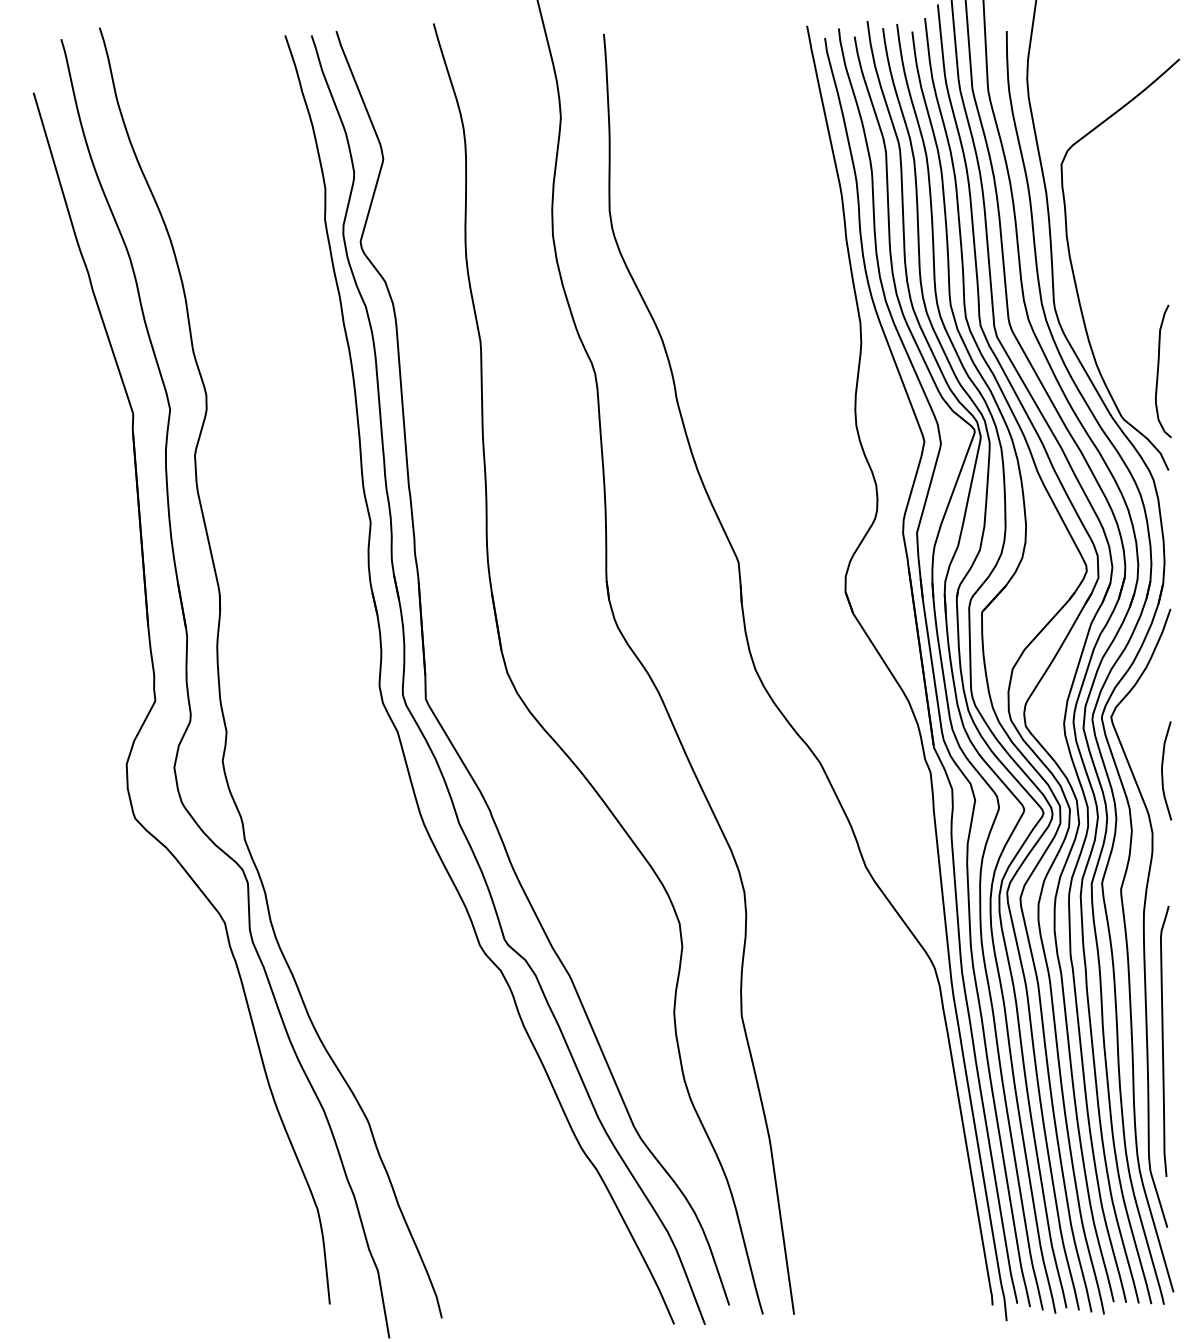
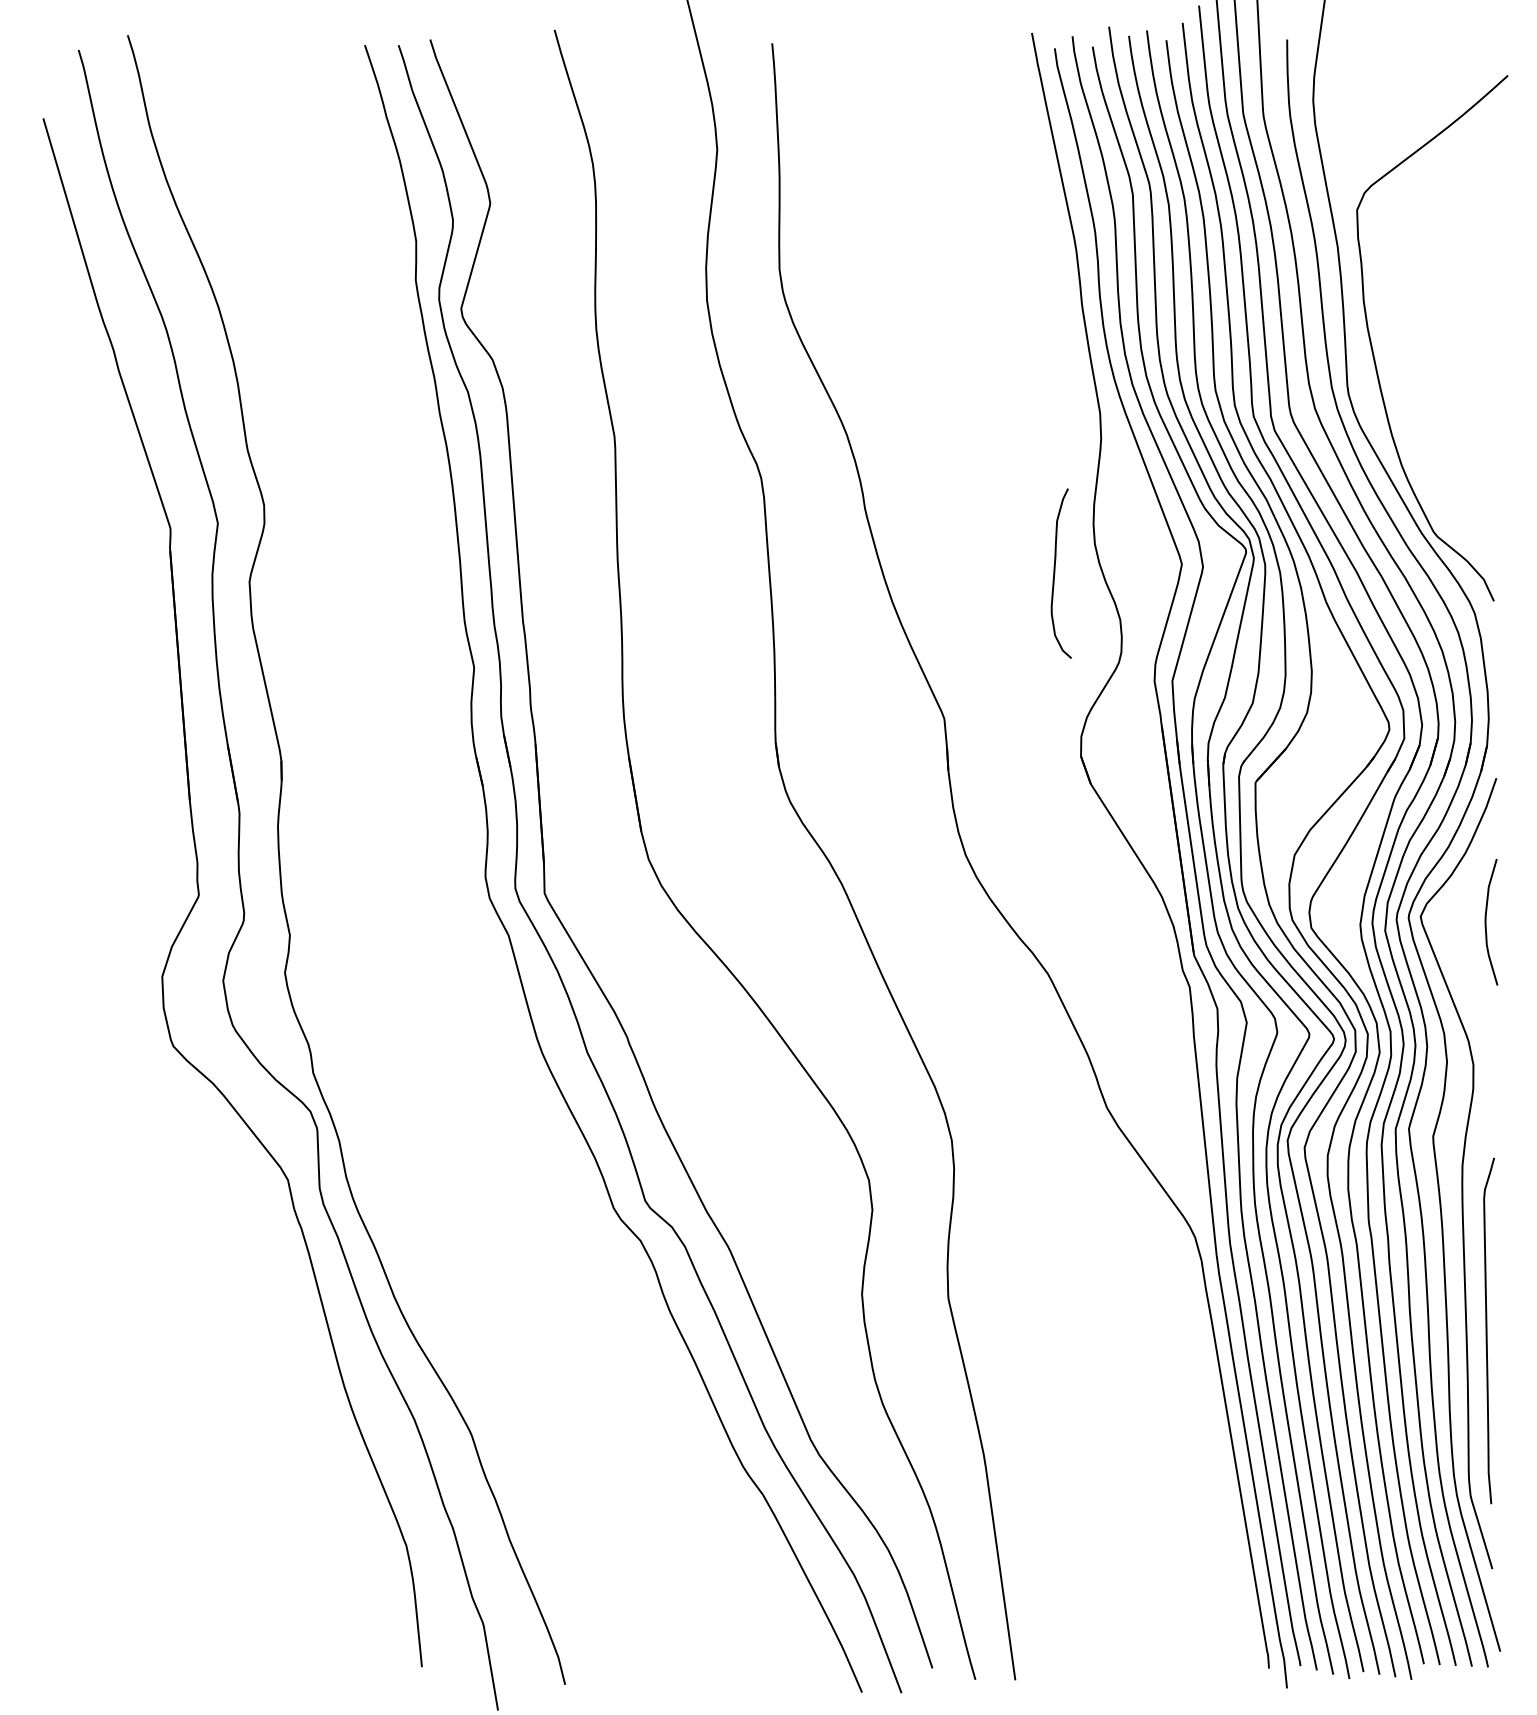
curve: (1158, 371) -> (1055, 573), moved
curve: (1162, 770) -> (1486, 921), moved

